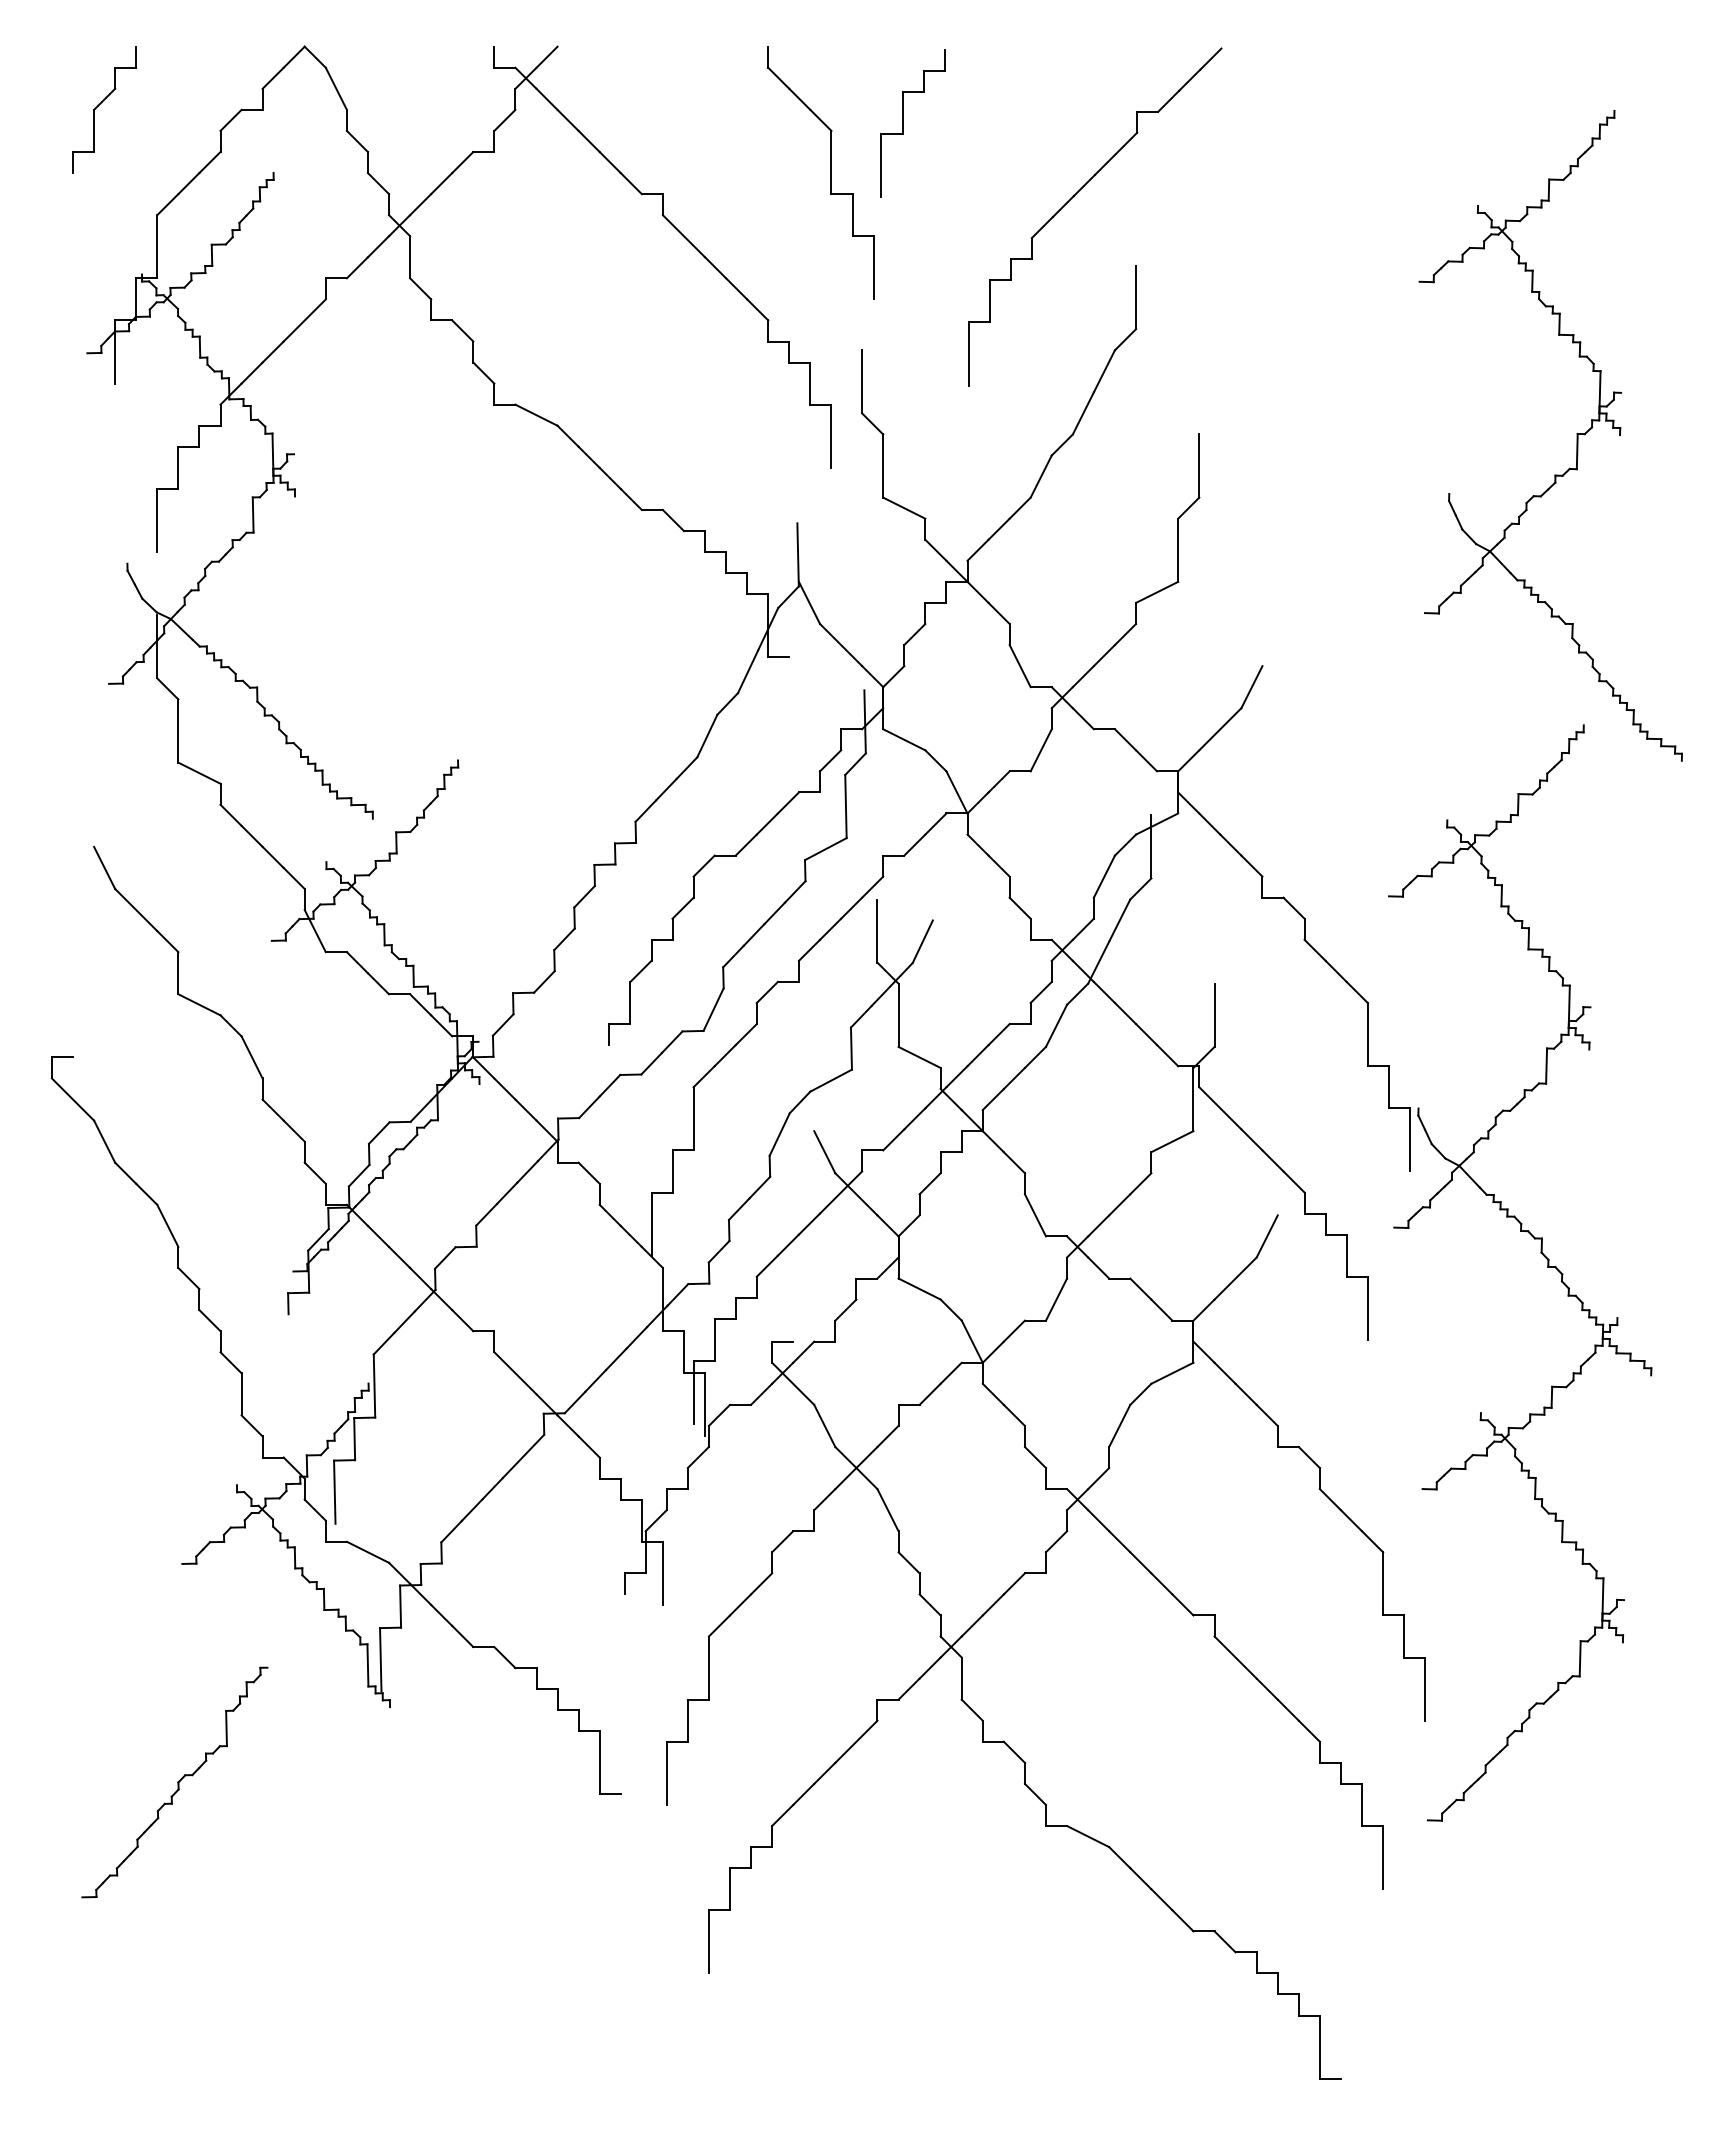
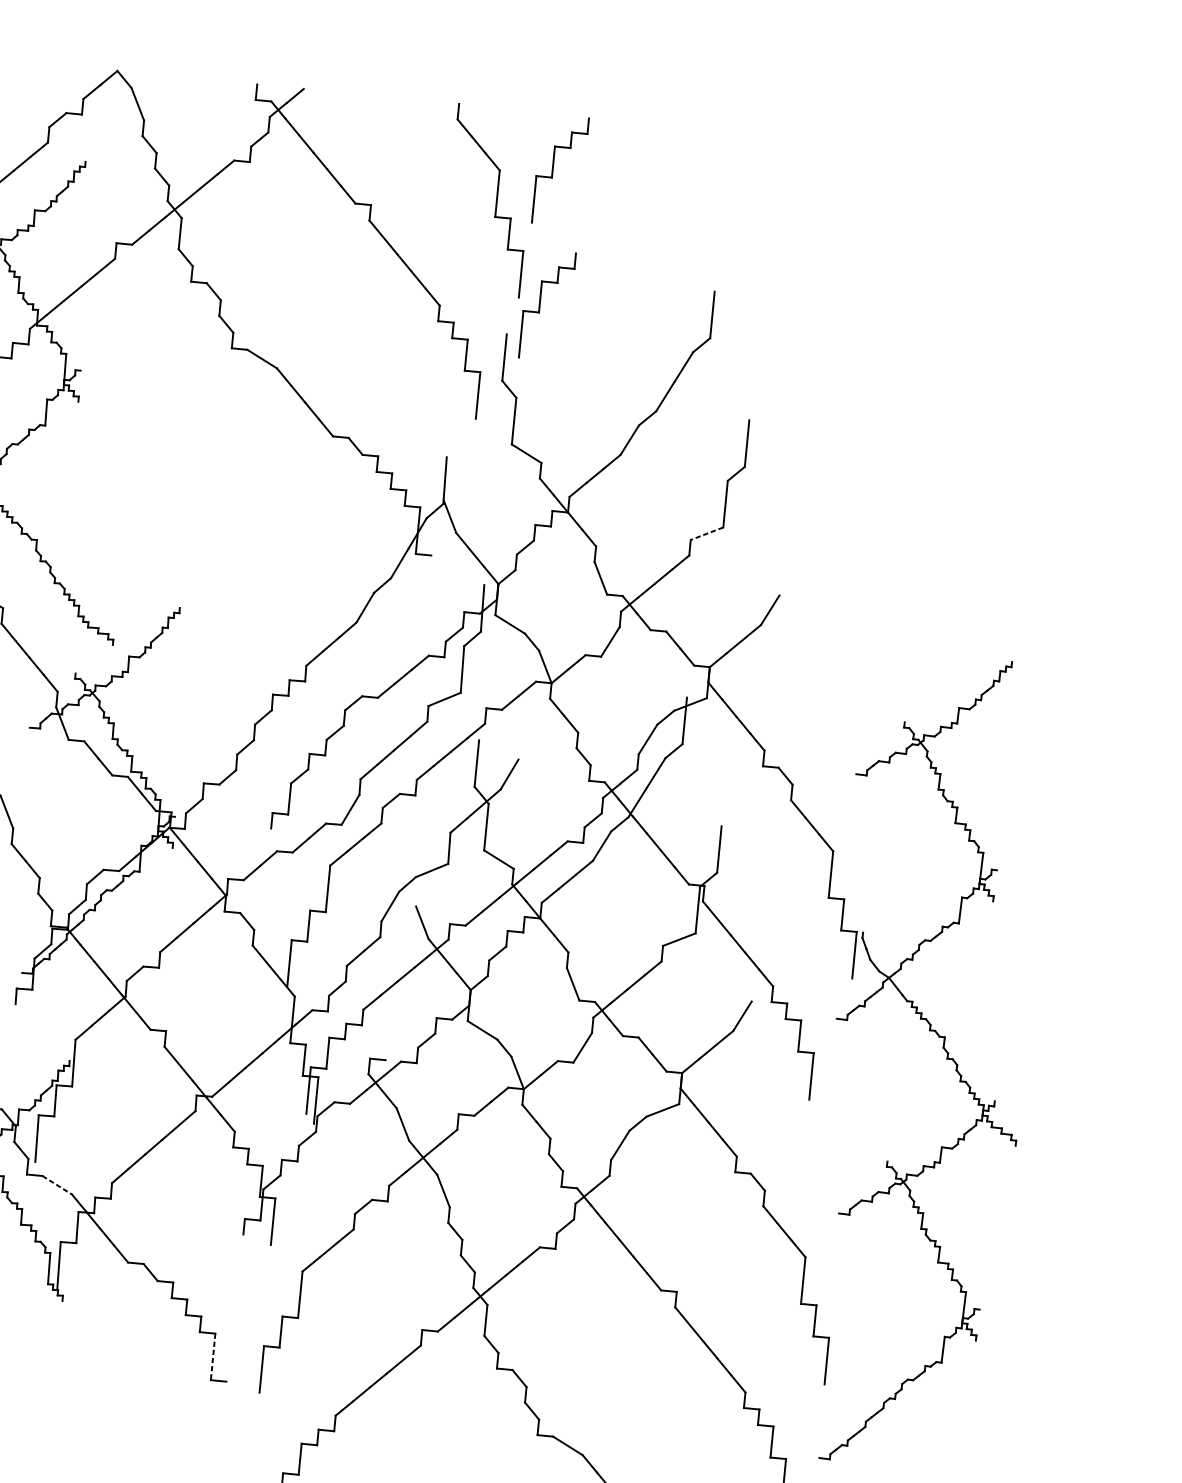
part: (1075, 195) -> (675, 235), removed
part: (903, 306) -> (540, 304), added
part: (1576, 435) -> (1027, 447), removed
line: (1157, 592) -> (707, 533), solid -> dashed
line: (367, 1552) -> (56, 1185), solid -> dashed
line: (599, 1762) -> (212, 1356), solid -> dashed

